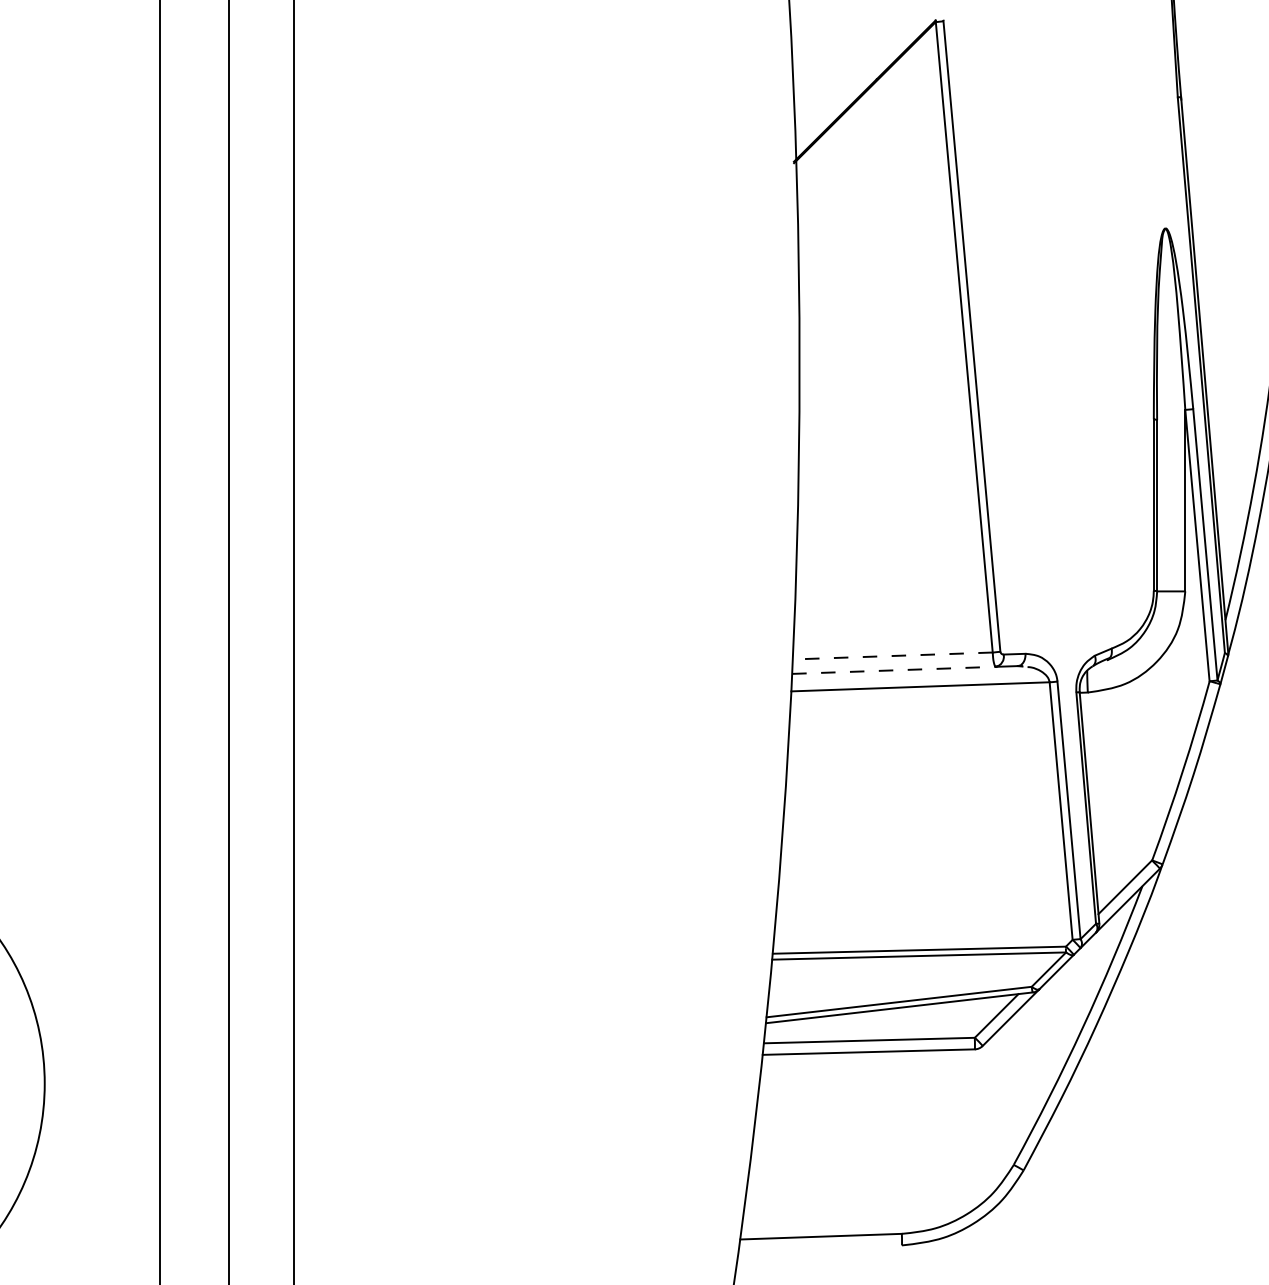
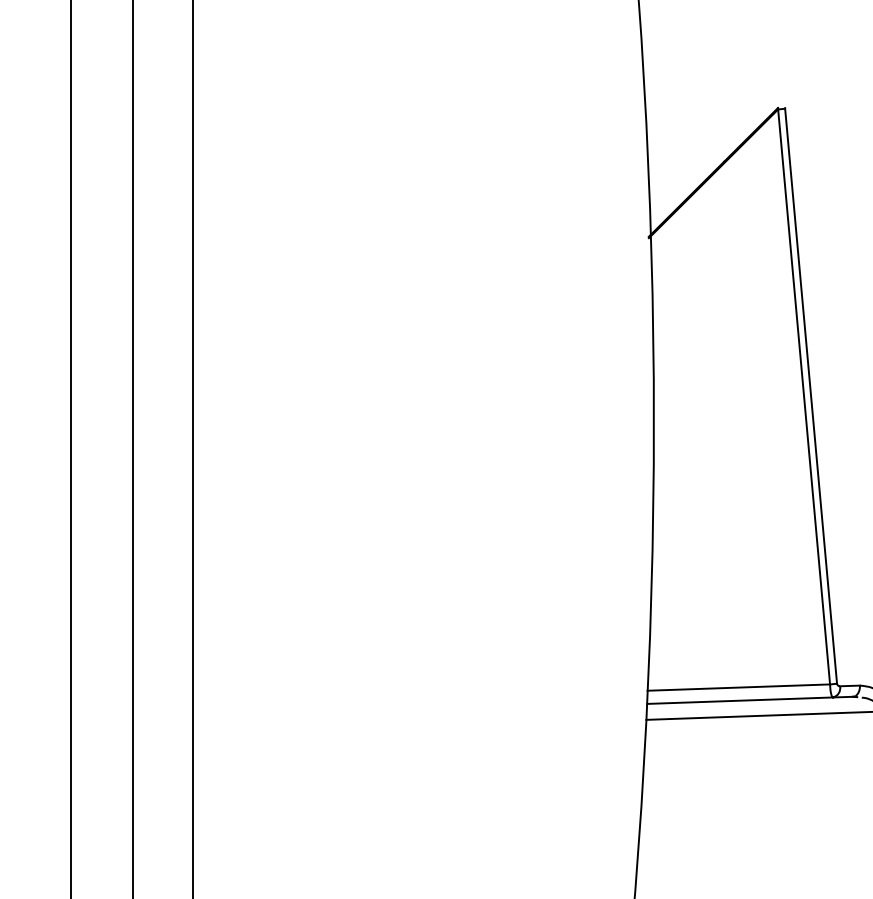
line: (892, 656) -> (738, 688), dashed -> solid
line: (894, 670) -> (740, 700), dashed -> solid

